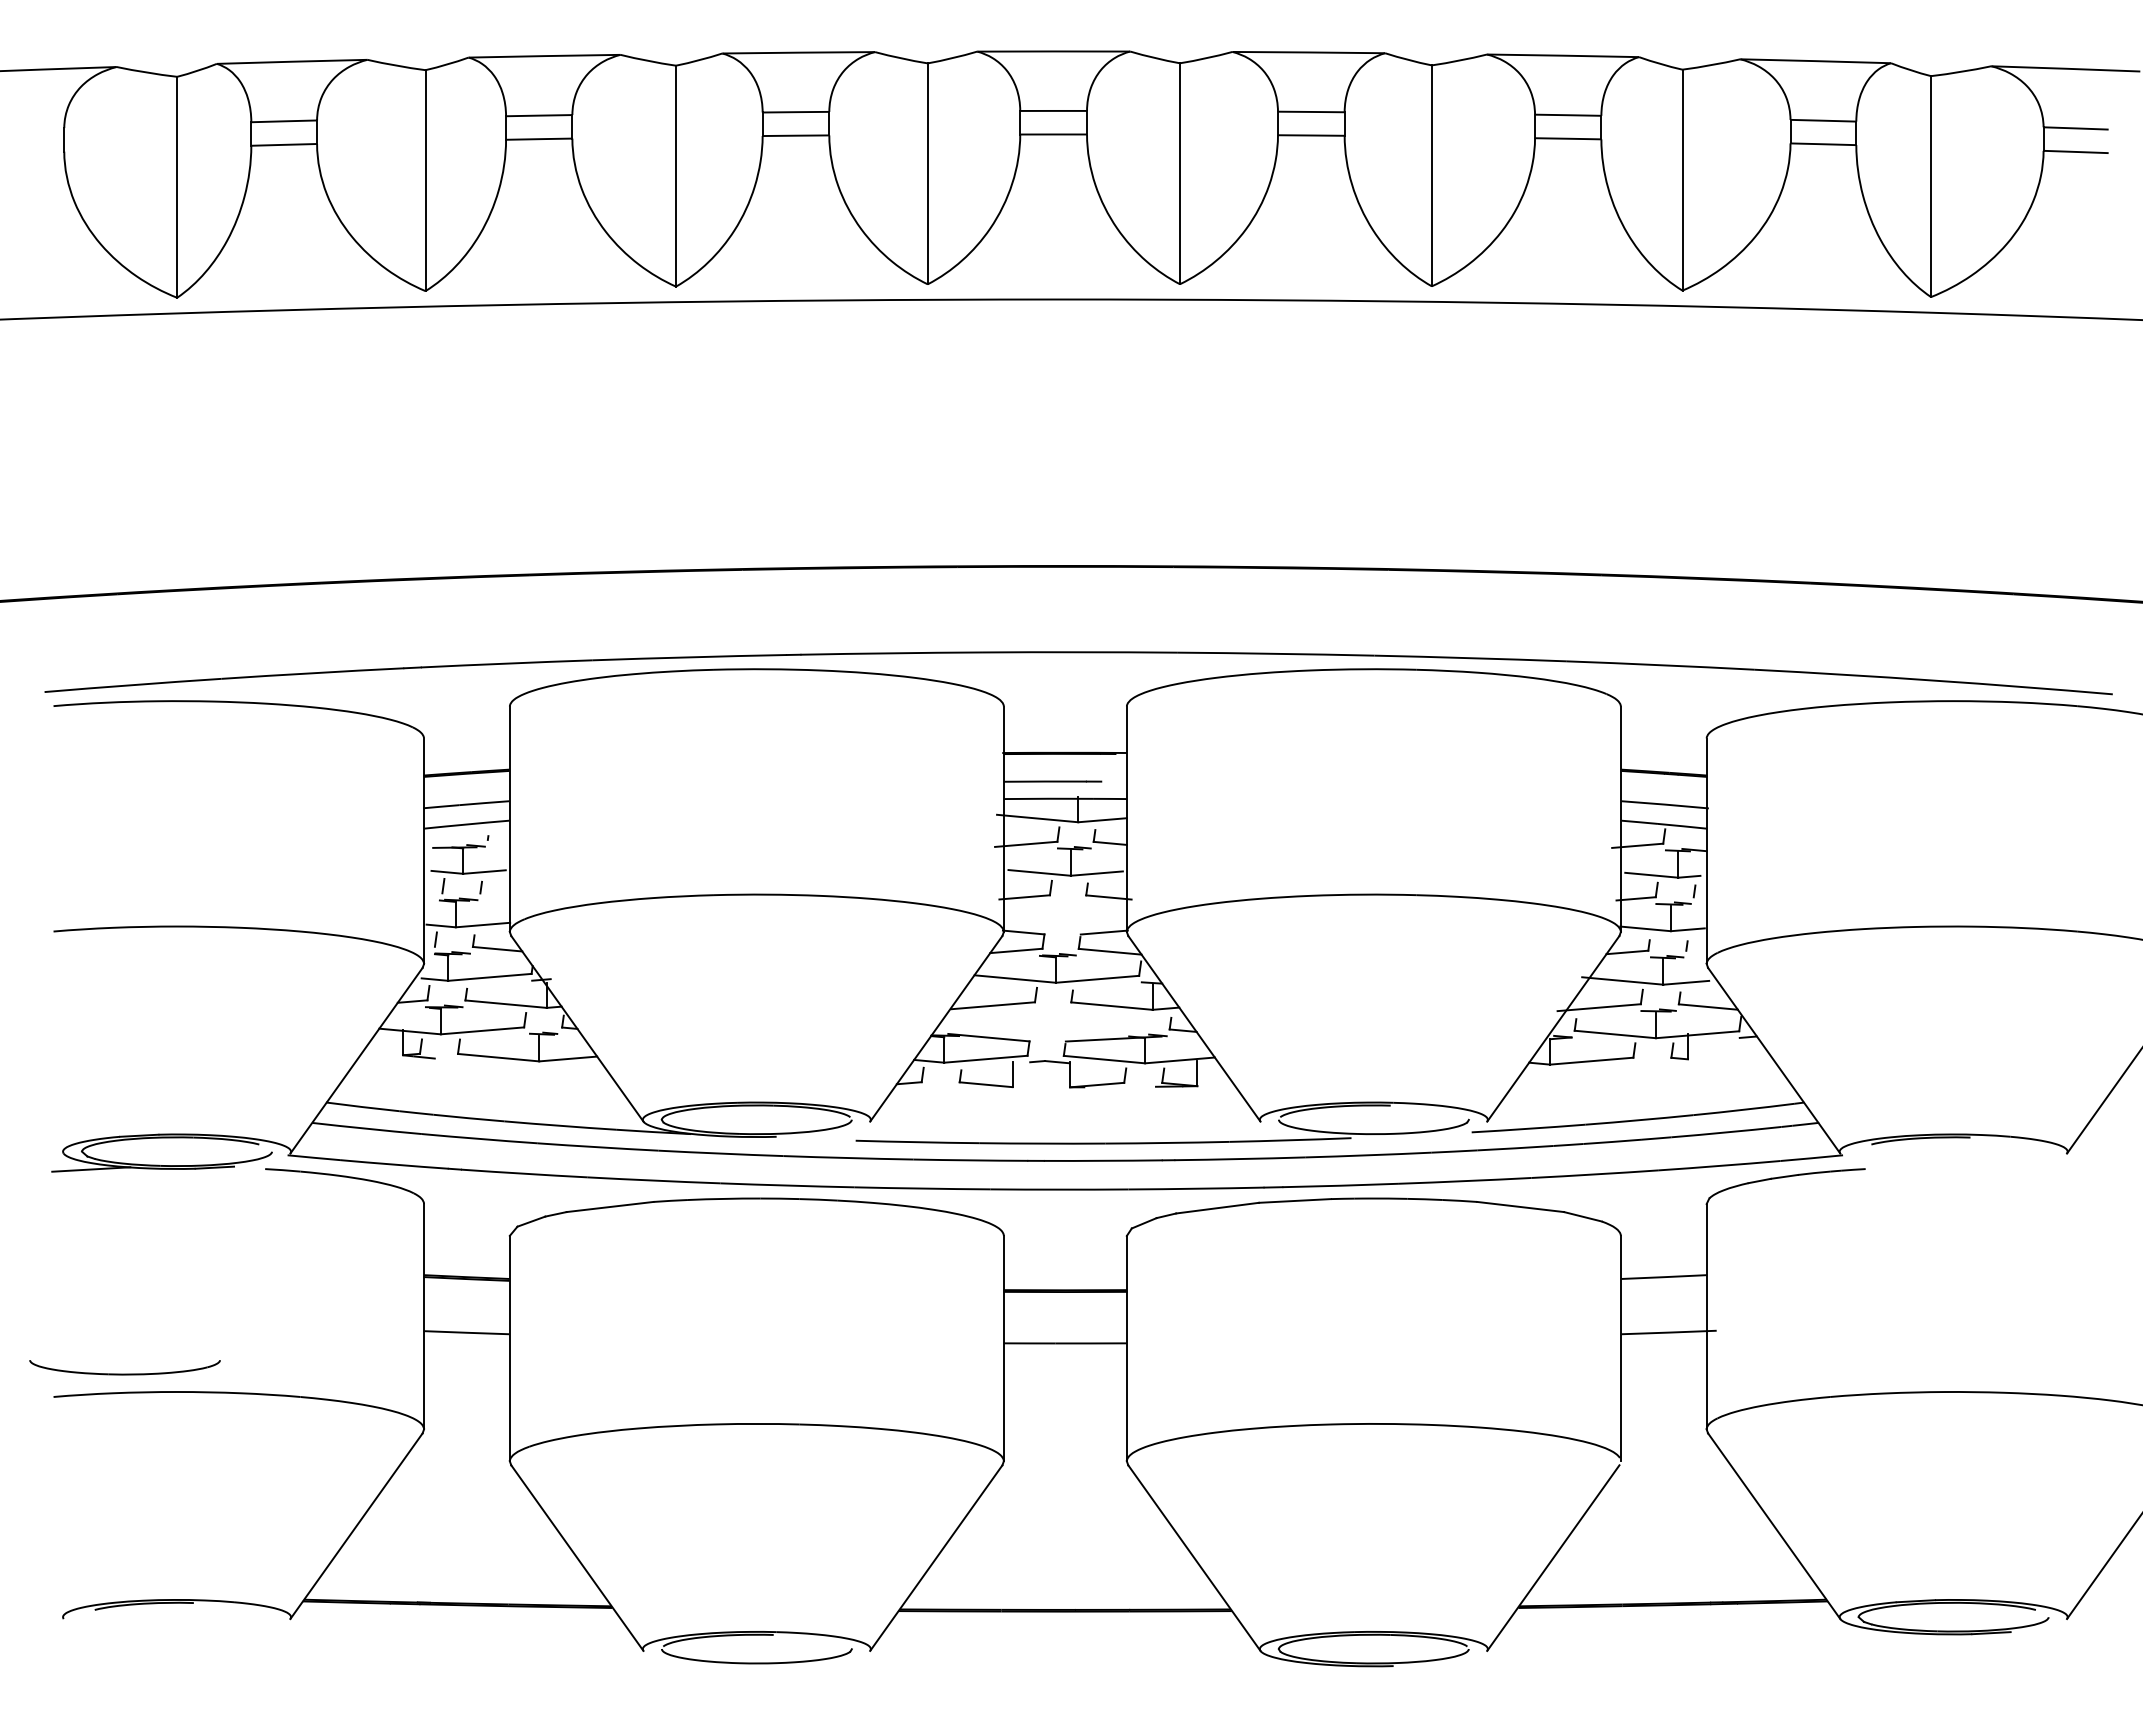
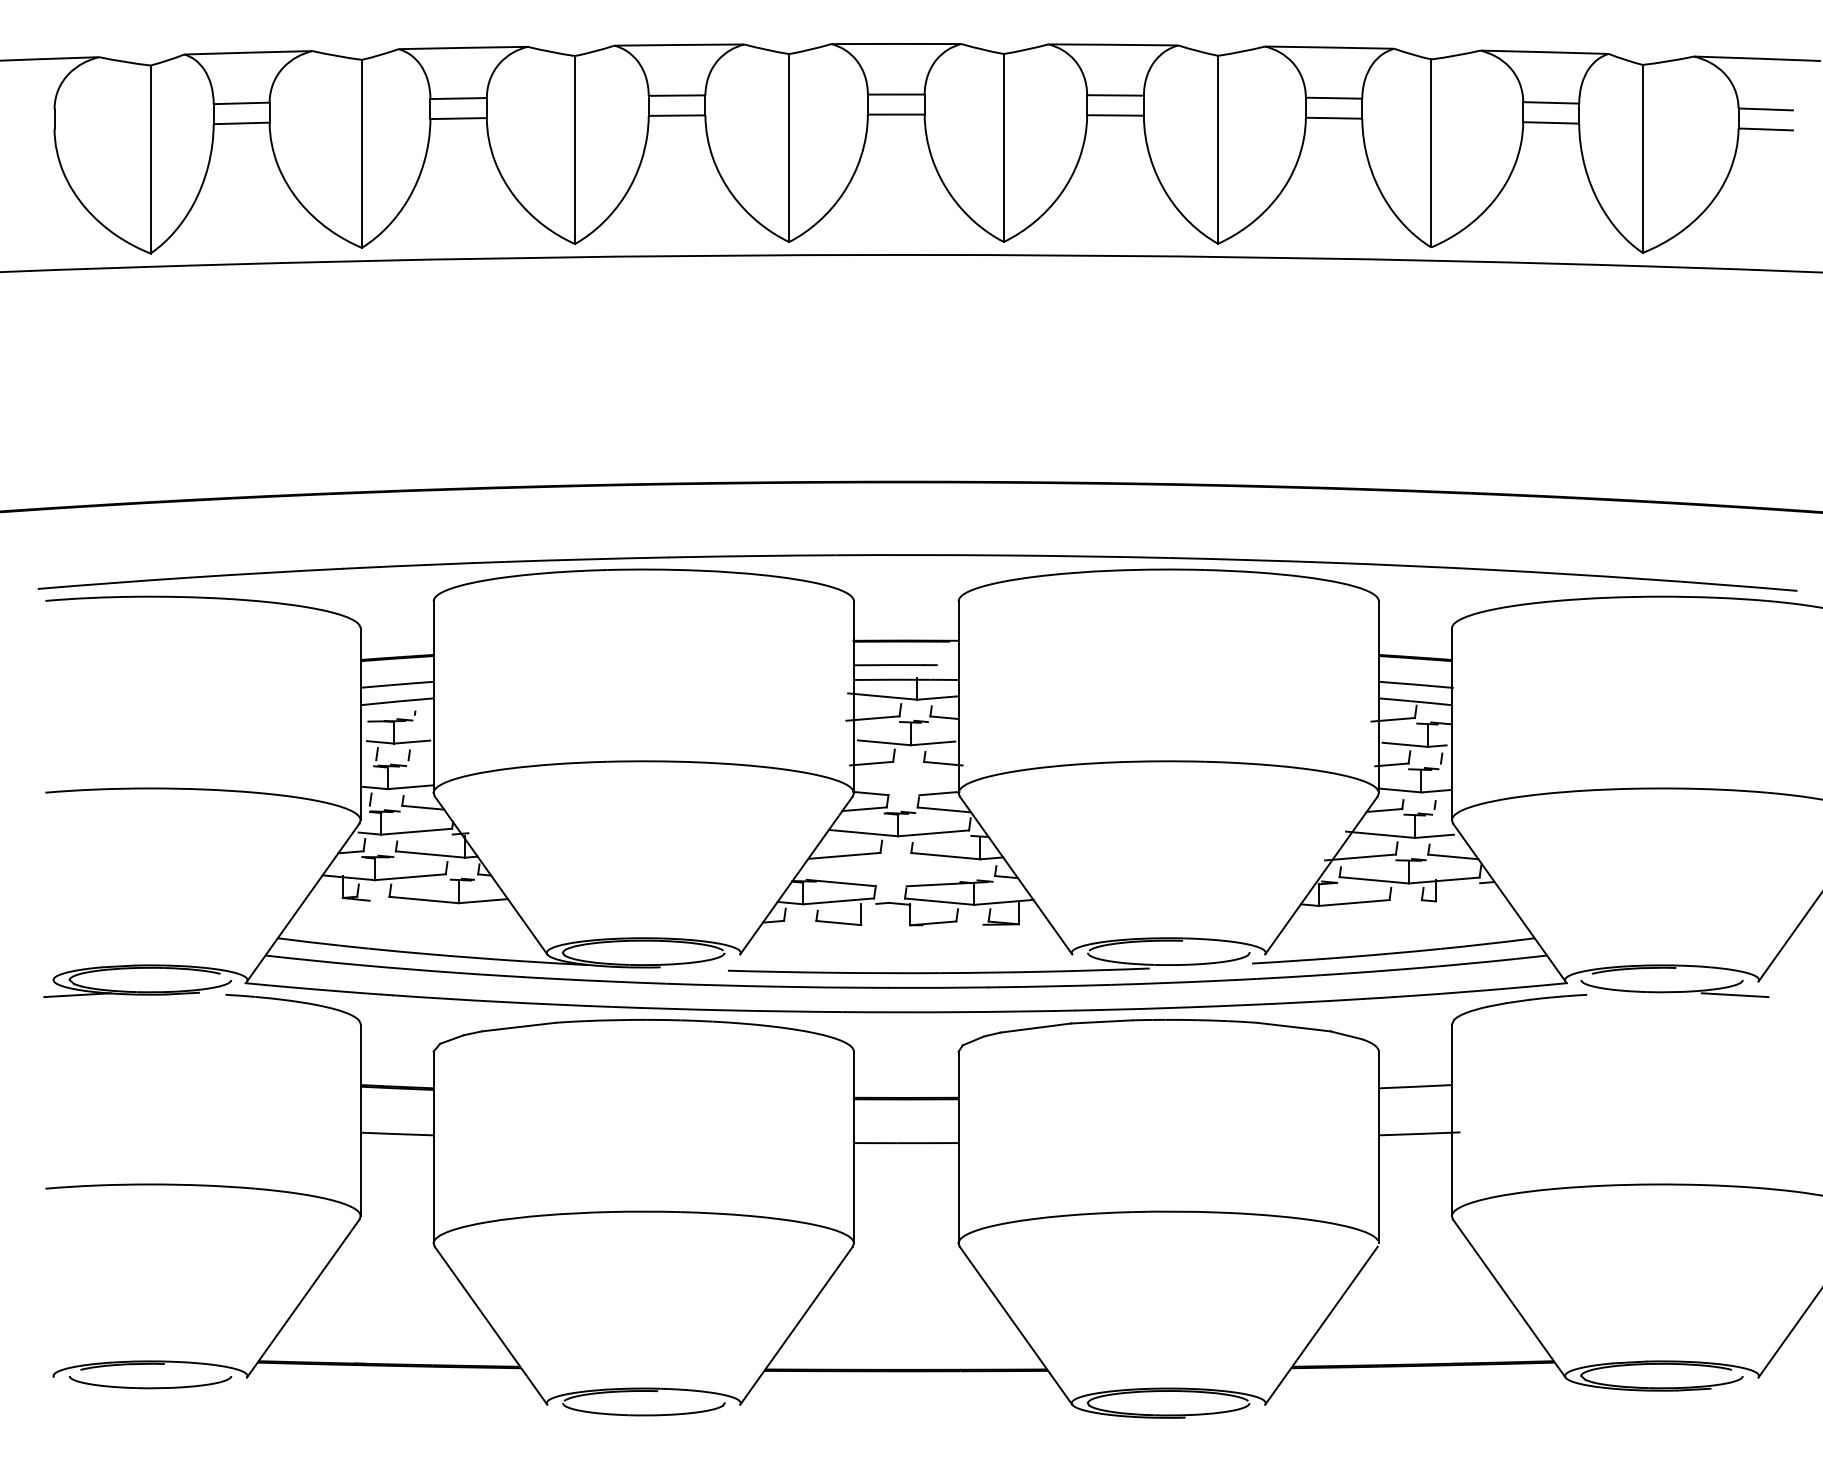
part: (1968, 1161) -> (1674, 988), added
part: (124, 1367) -> (150, 1382), moved

